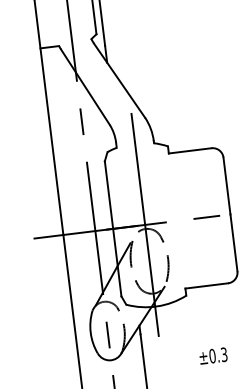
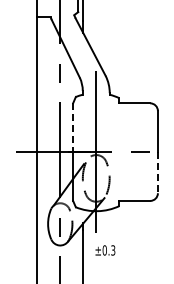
line: (109, 196) -> (73, 128), solid -> dashed
line: (233, 242) -> (157, 172), solid -> dashed
text: (213, 356) -> (105, 250), moved

